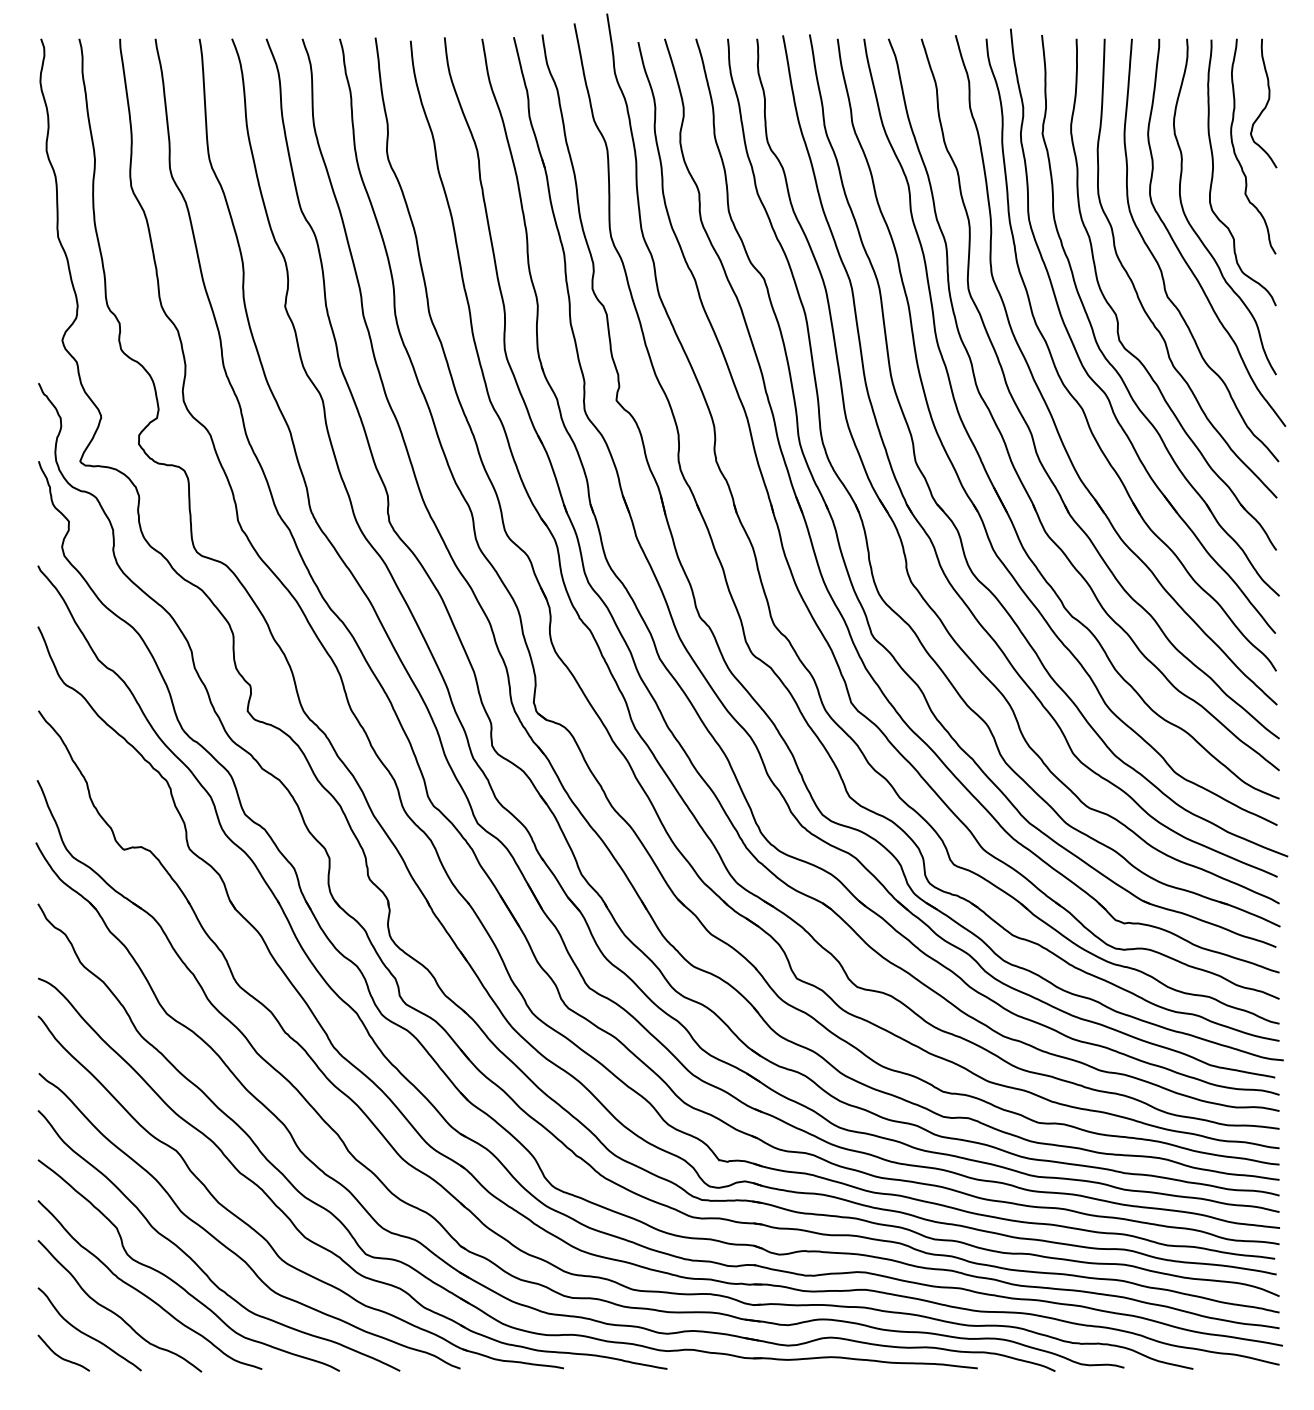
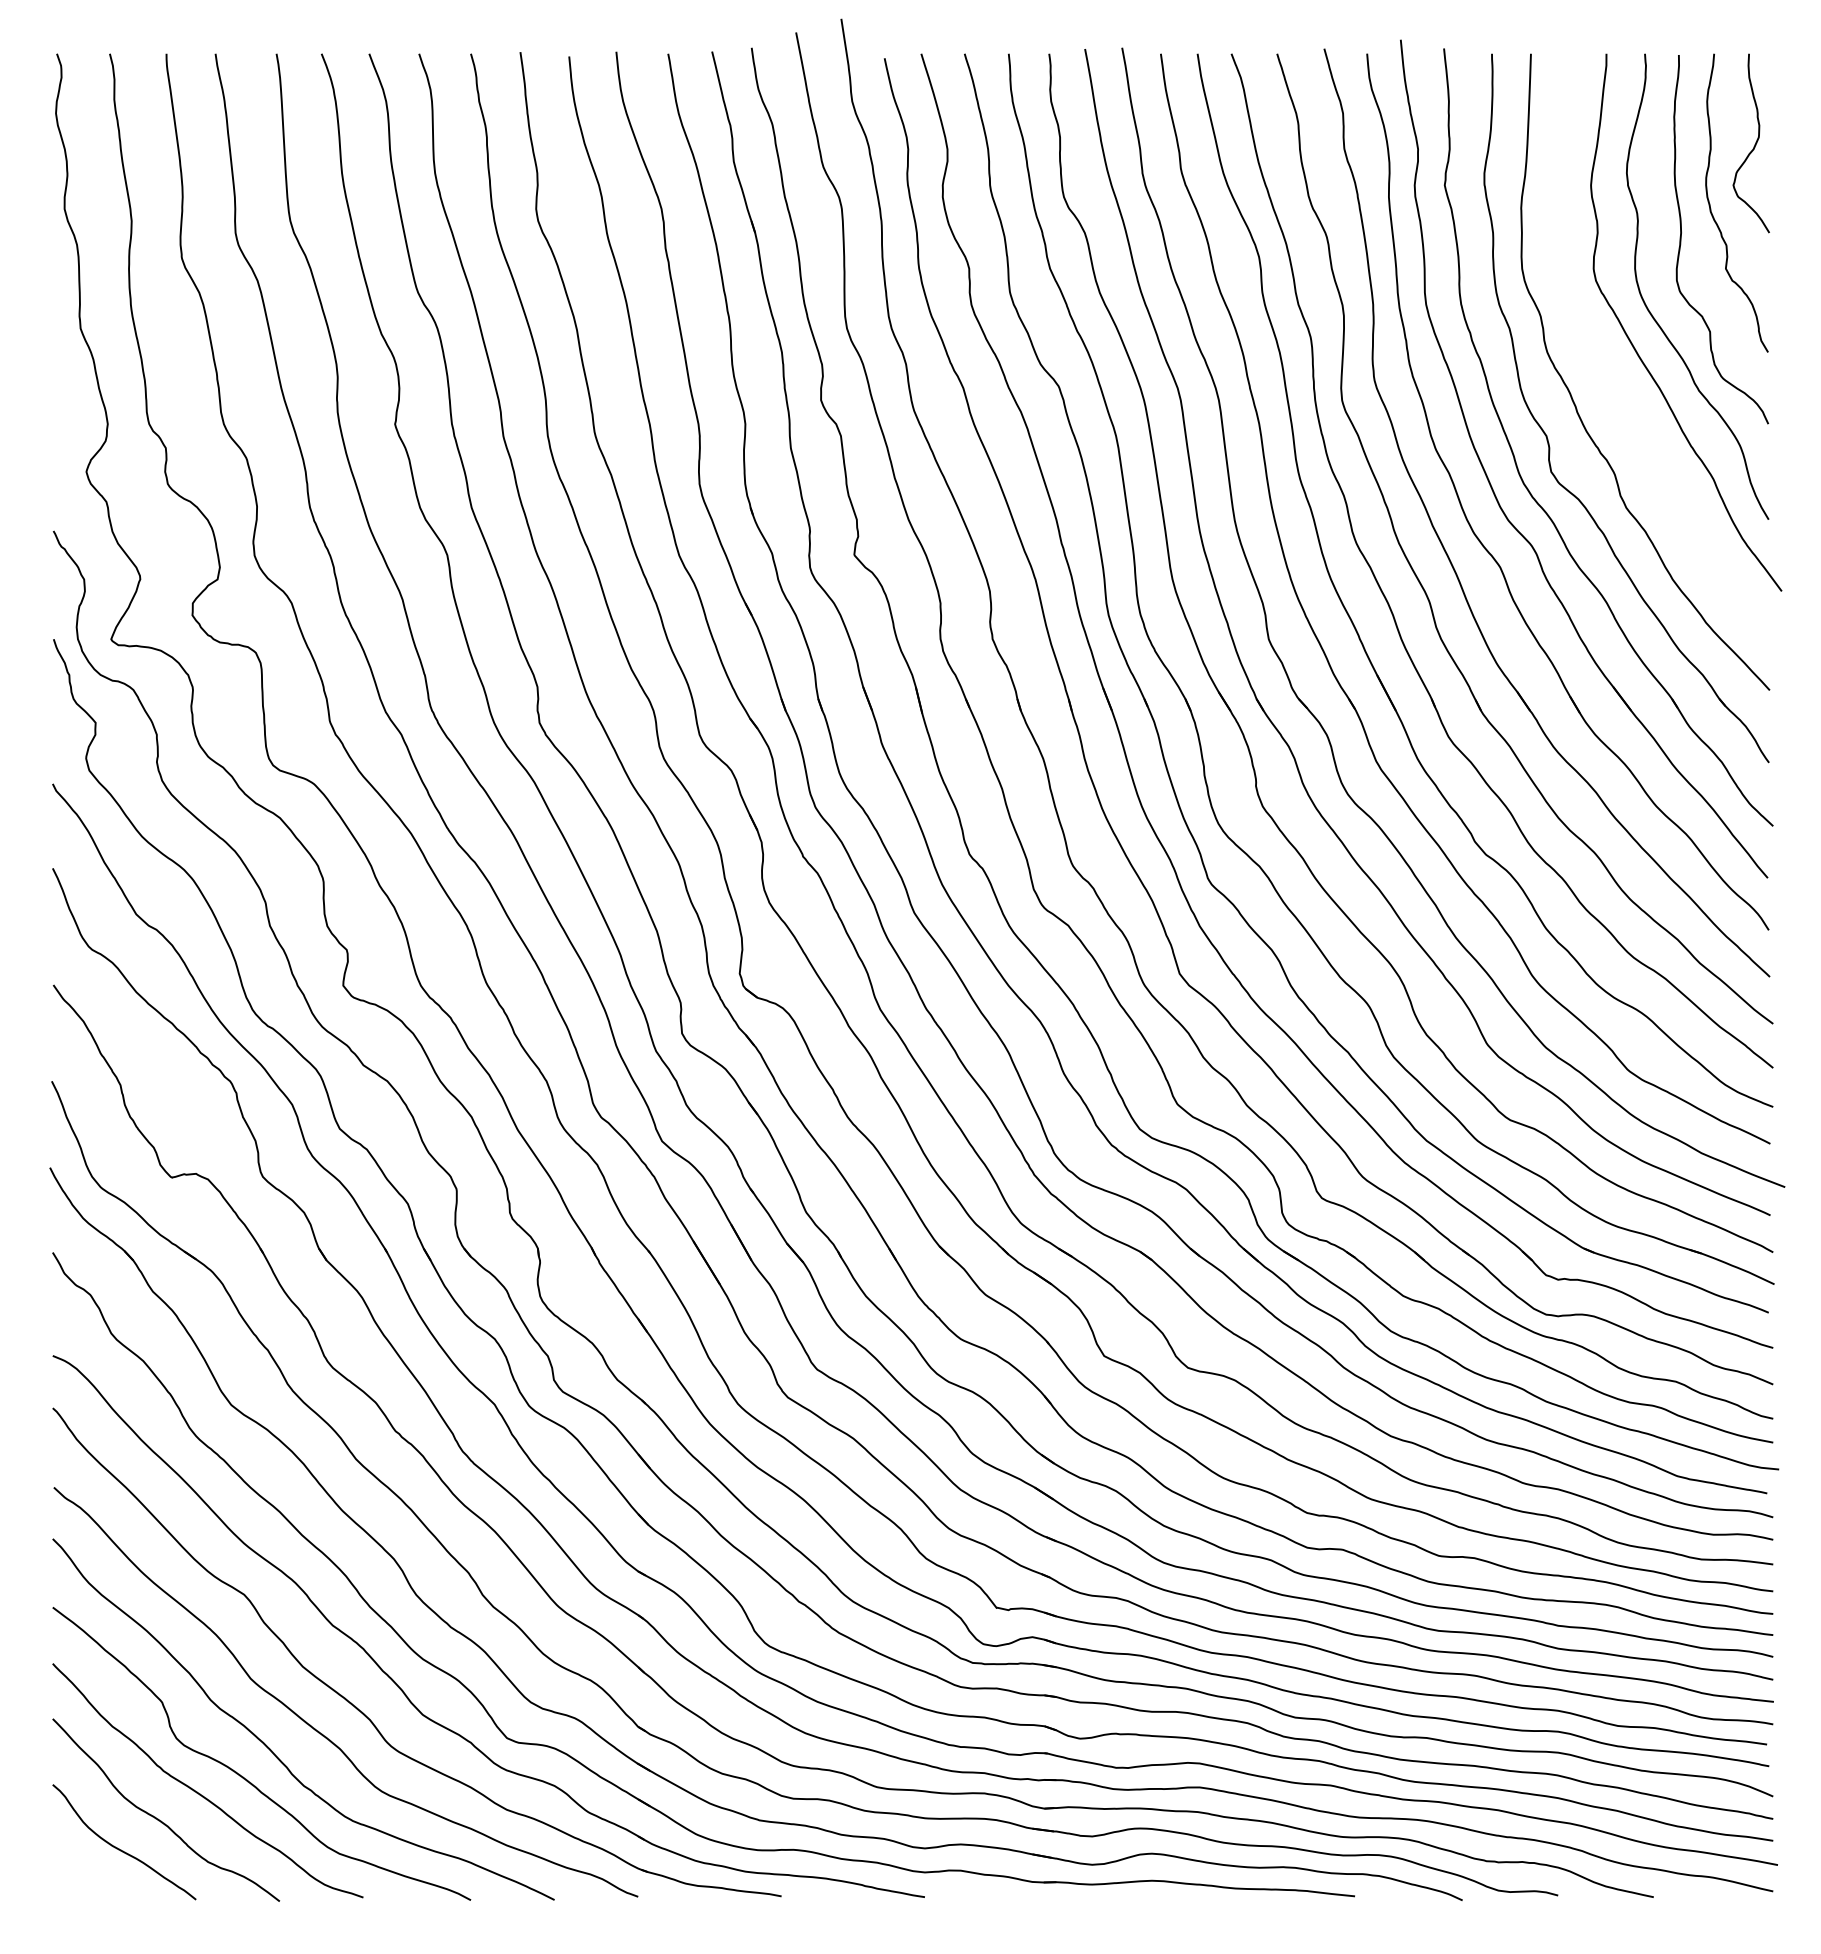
curve: (1161, 269) -> (1609, 373), removed
curve: (60, 1356) -> (83, 1879), removed

